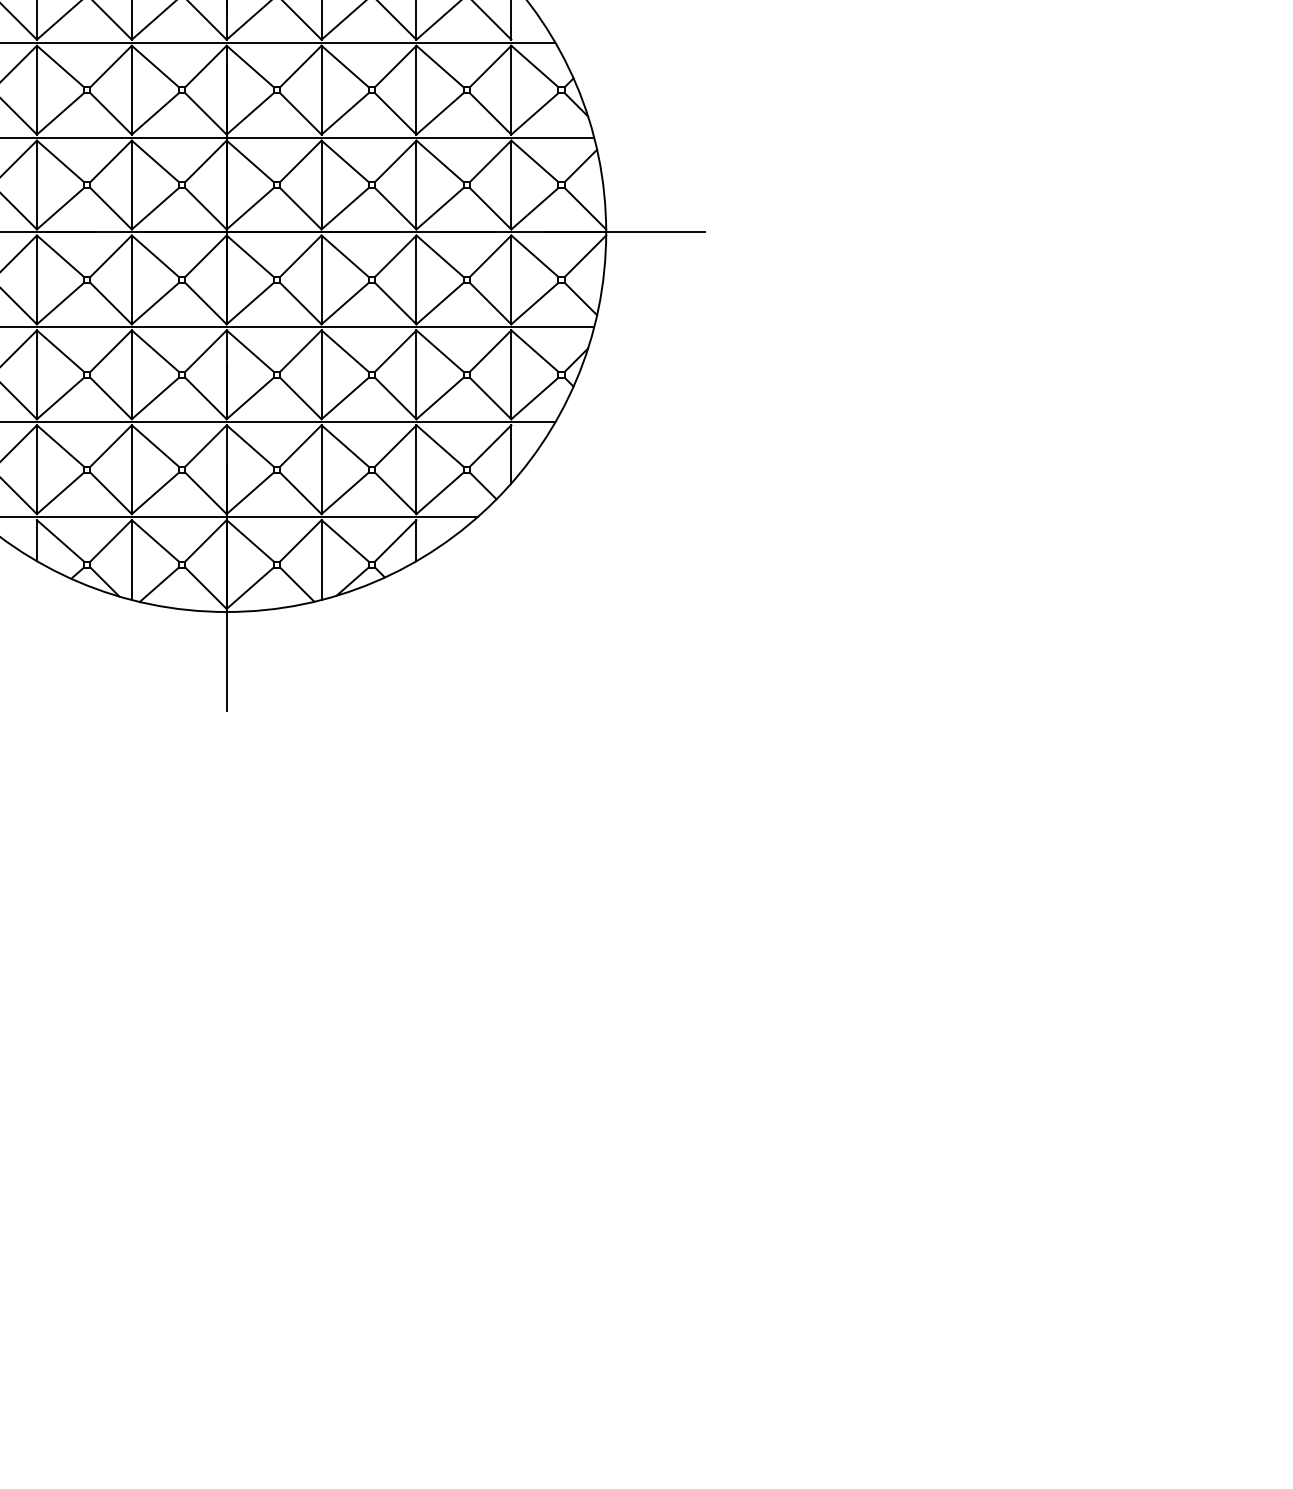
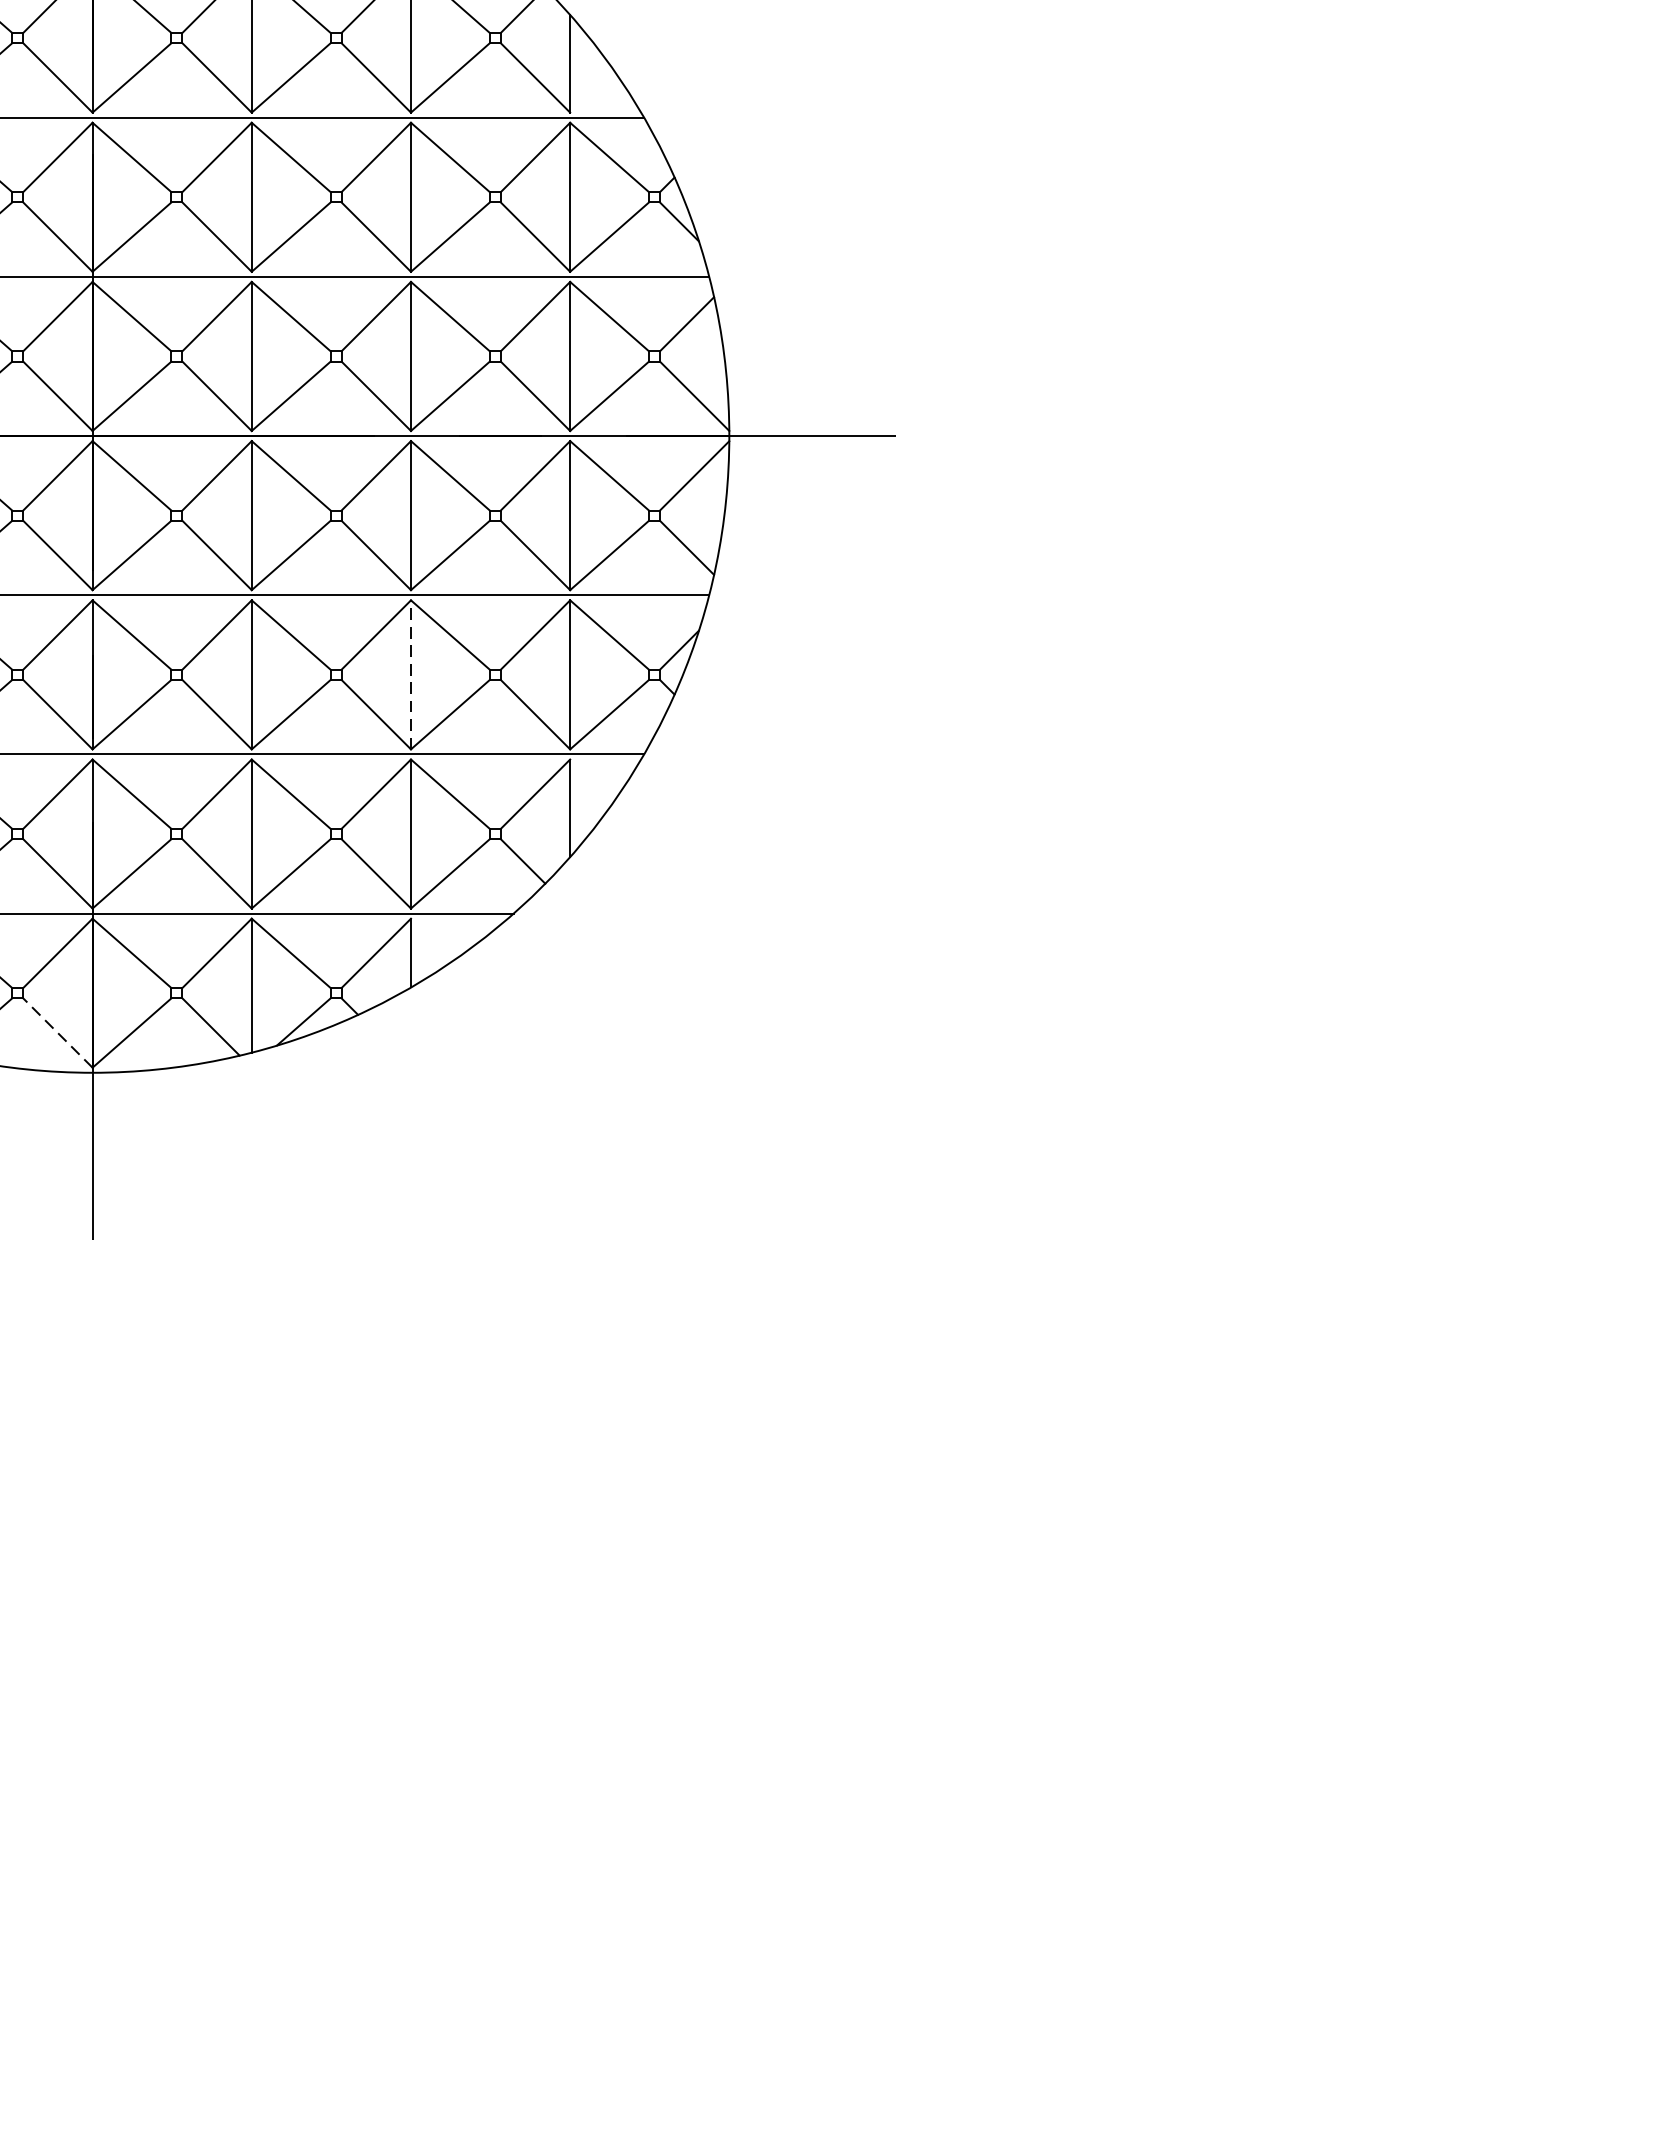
line: (416, 374) -> (411, 674), solid -> dashed
line: (205, 587) -> (57, 1031), solid -> dashed

